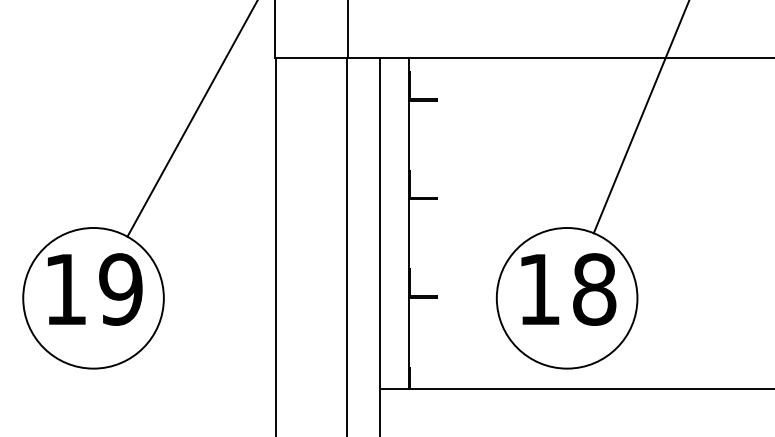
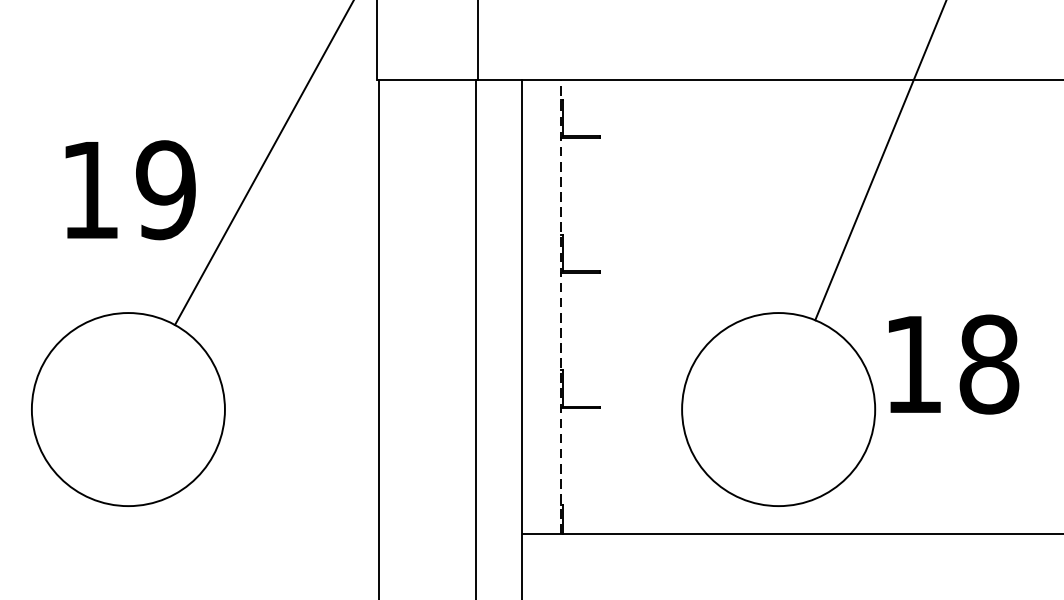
line: (408, 223) -> (560, 306), solid -> dashed
text: (95, 289) -> (131, 190), moved
text: (568, 289) -> (953, 364), moved

